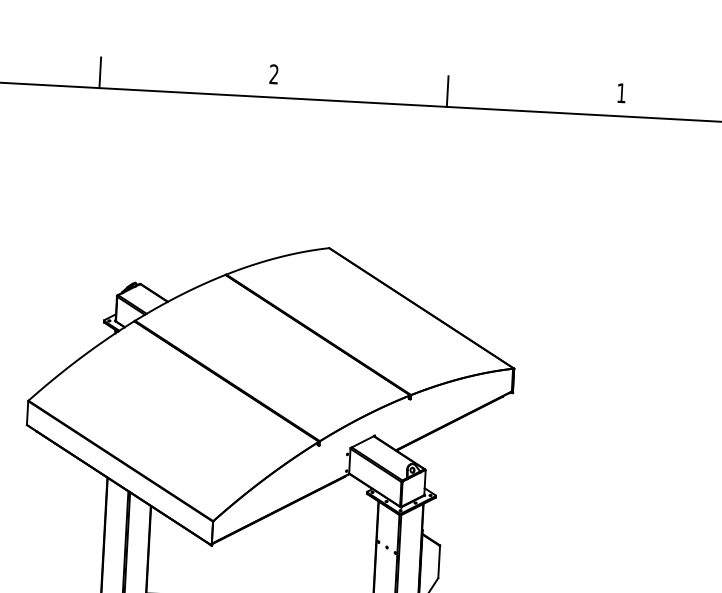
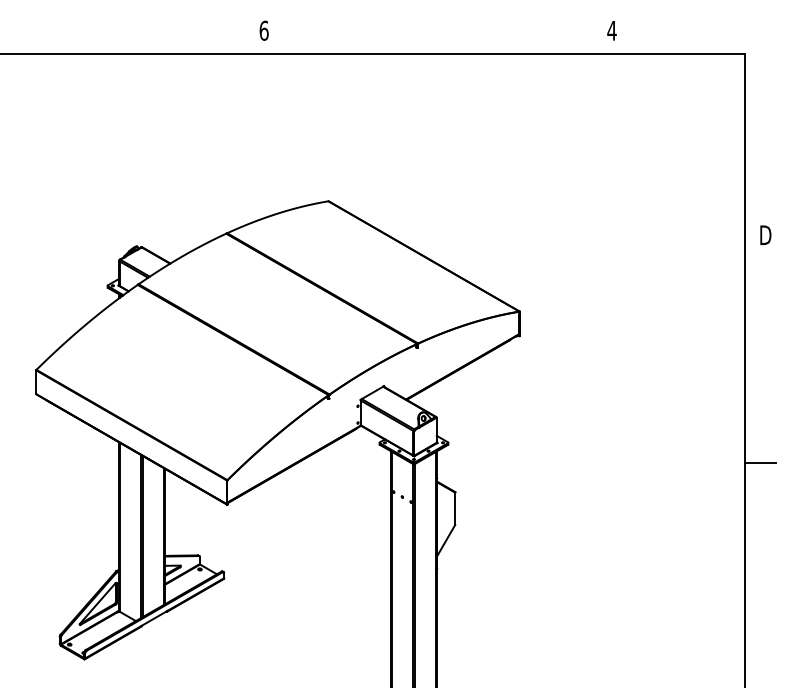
line: (100, 72) -> (90, 38), removed
text: (273, 74) -> (263, 30), 2 -> 6
line: (447, 91) -> (438, 38), removed
text: (621, 92) -> (611, 30), 1 -> 4

